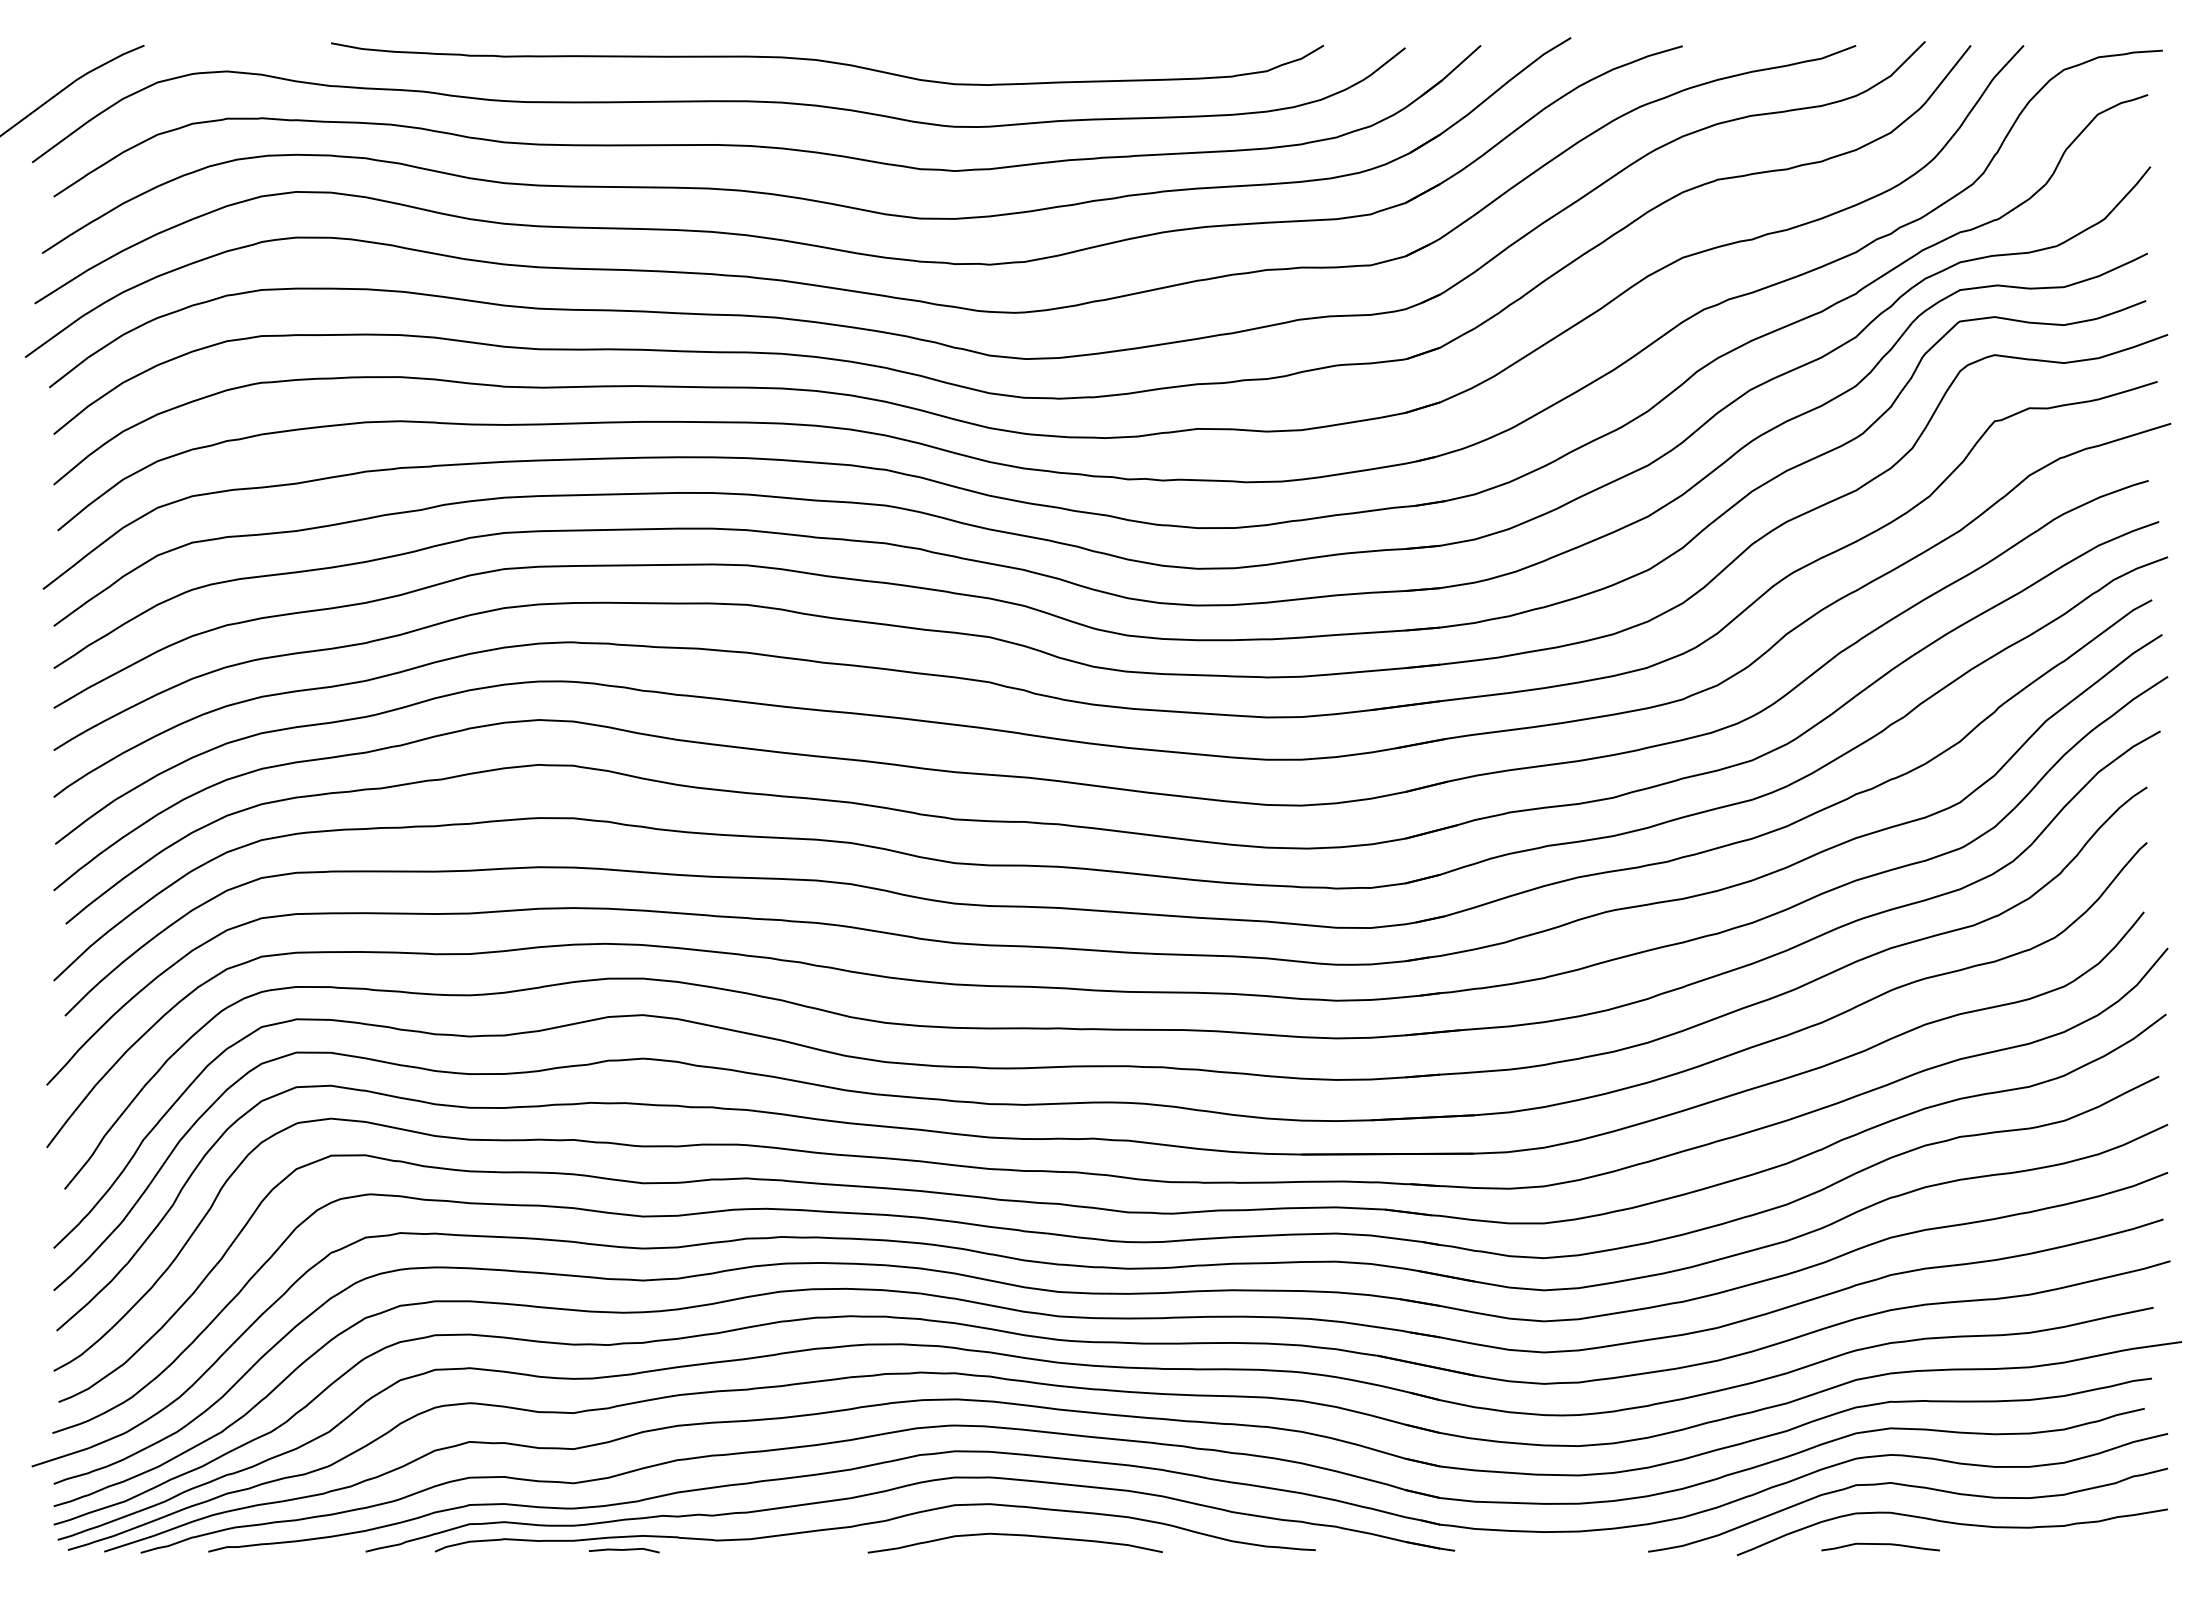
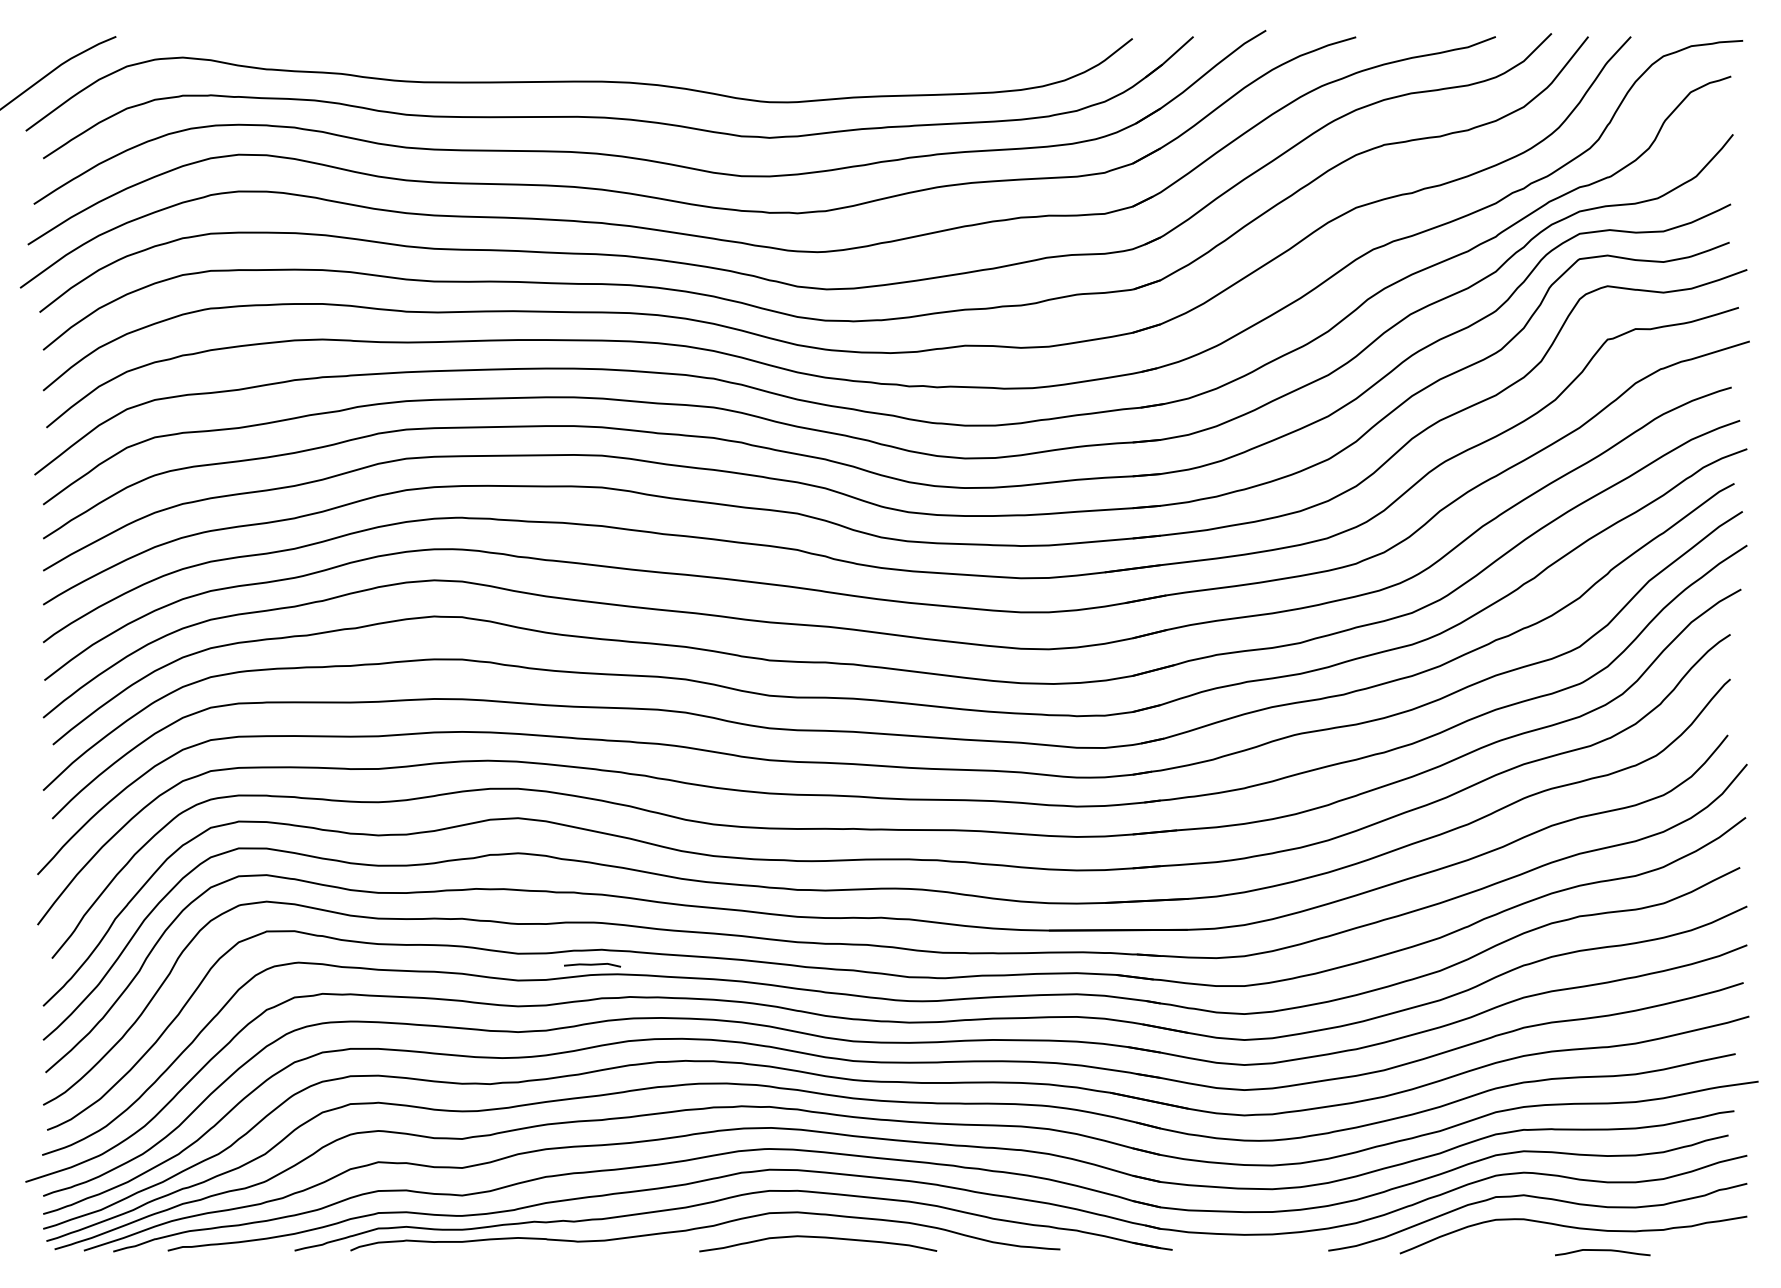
curve: (827, 62) -> (666, 50), removed
curve: (1880, 1544) -> (1602, 1250), moved
line: (624, 1550) -> (592, 965), moved

